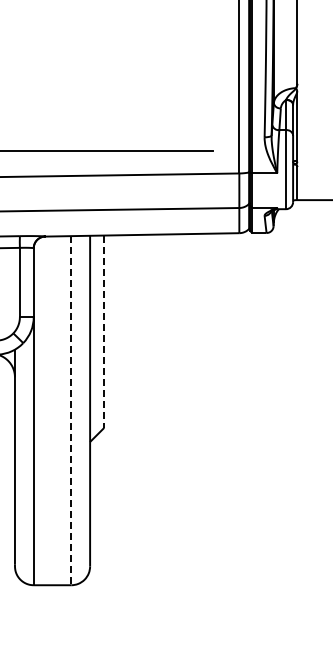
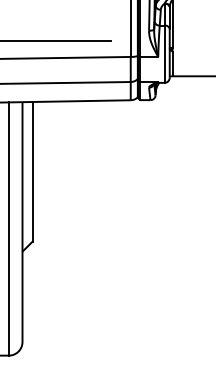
line: (104, 332) -> (32, 172), dashed -> solid
line: (71, 410) -> (9, 228), dashed -> solid

